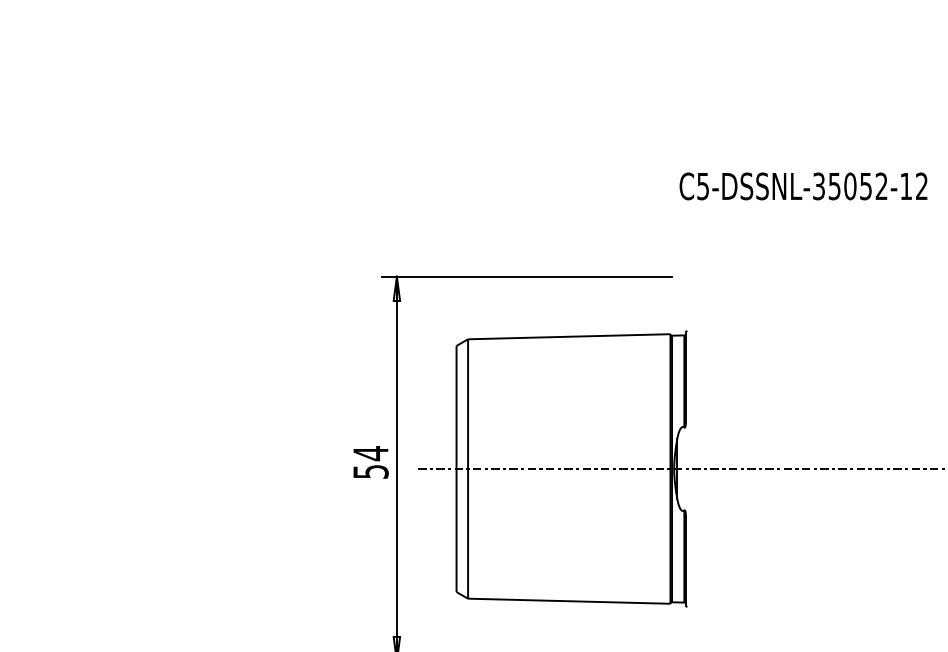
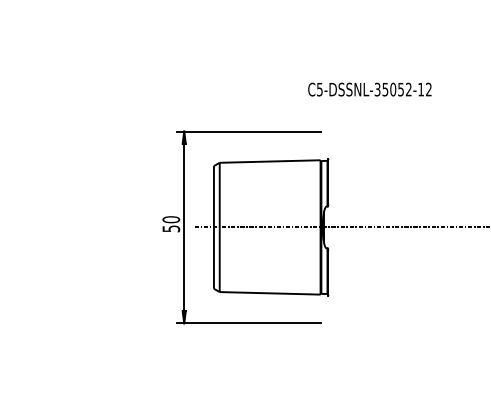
text: (802, 186) -> (369, 89), moved
text: (371, 453) -> (171, 219), 54 -> 50

